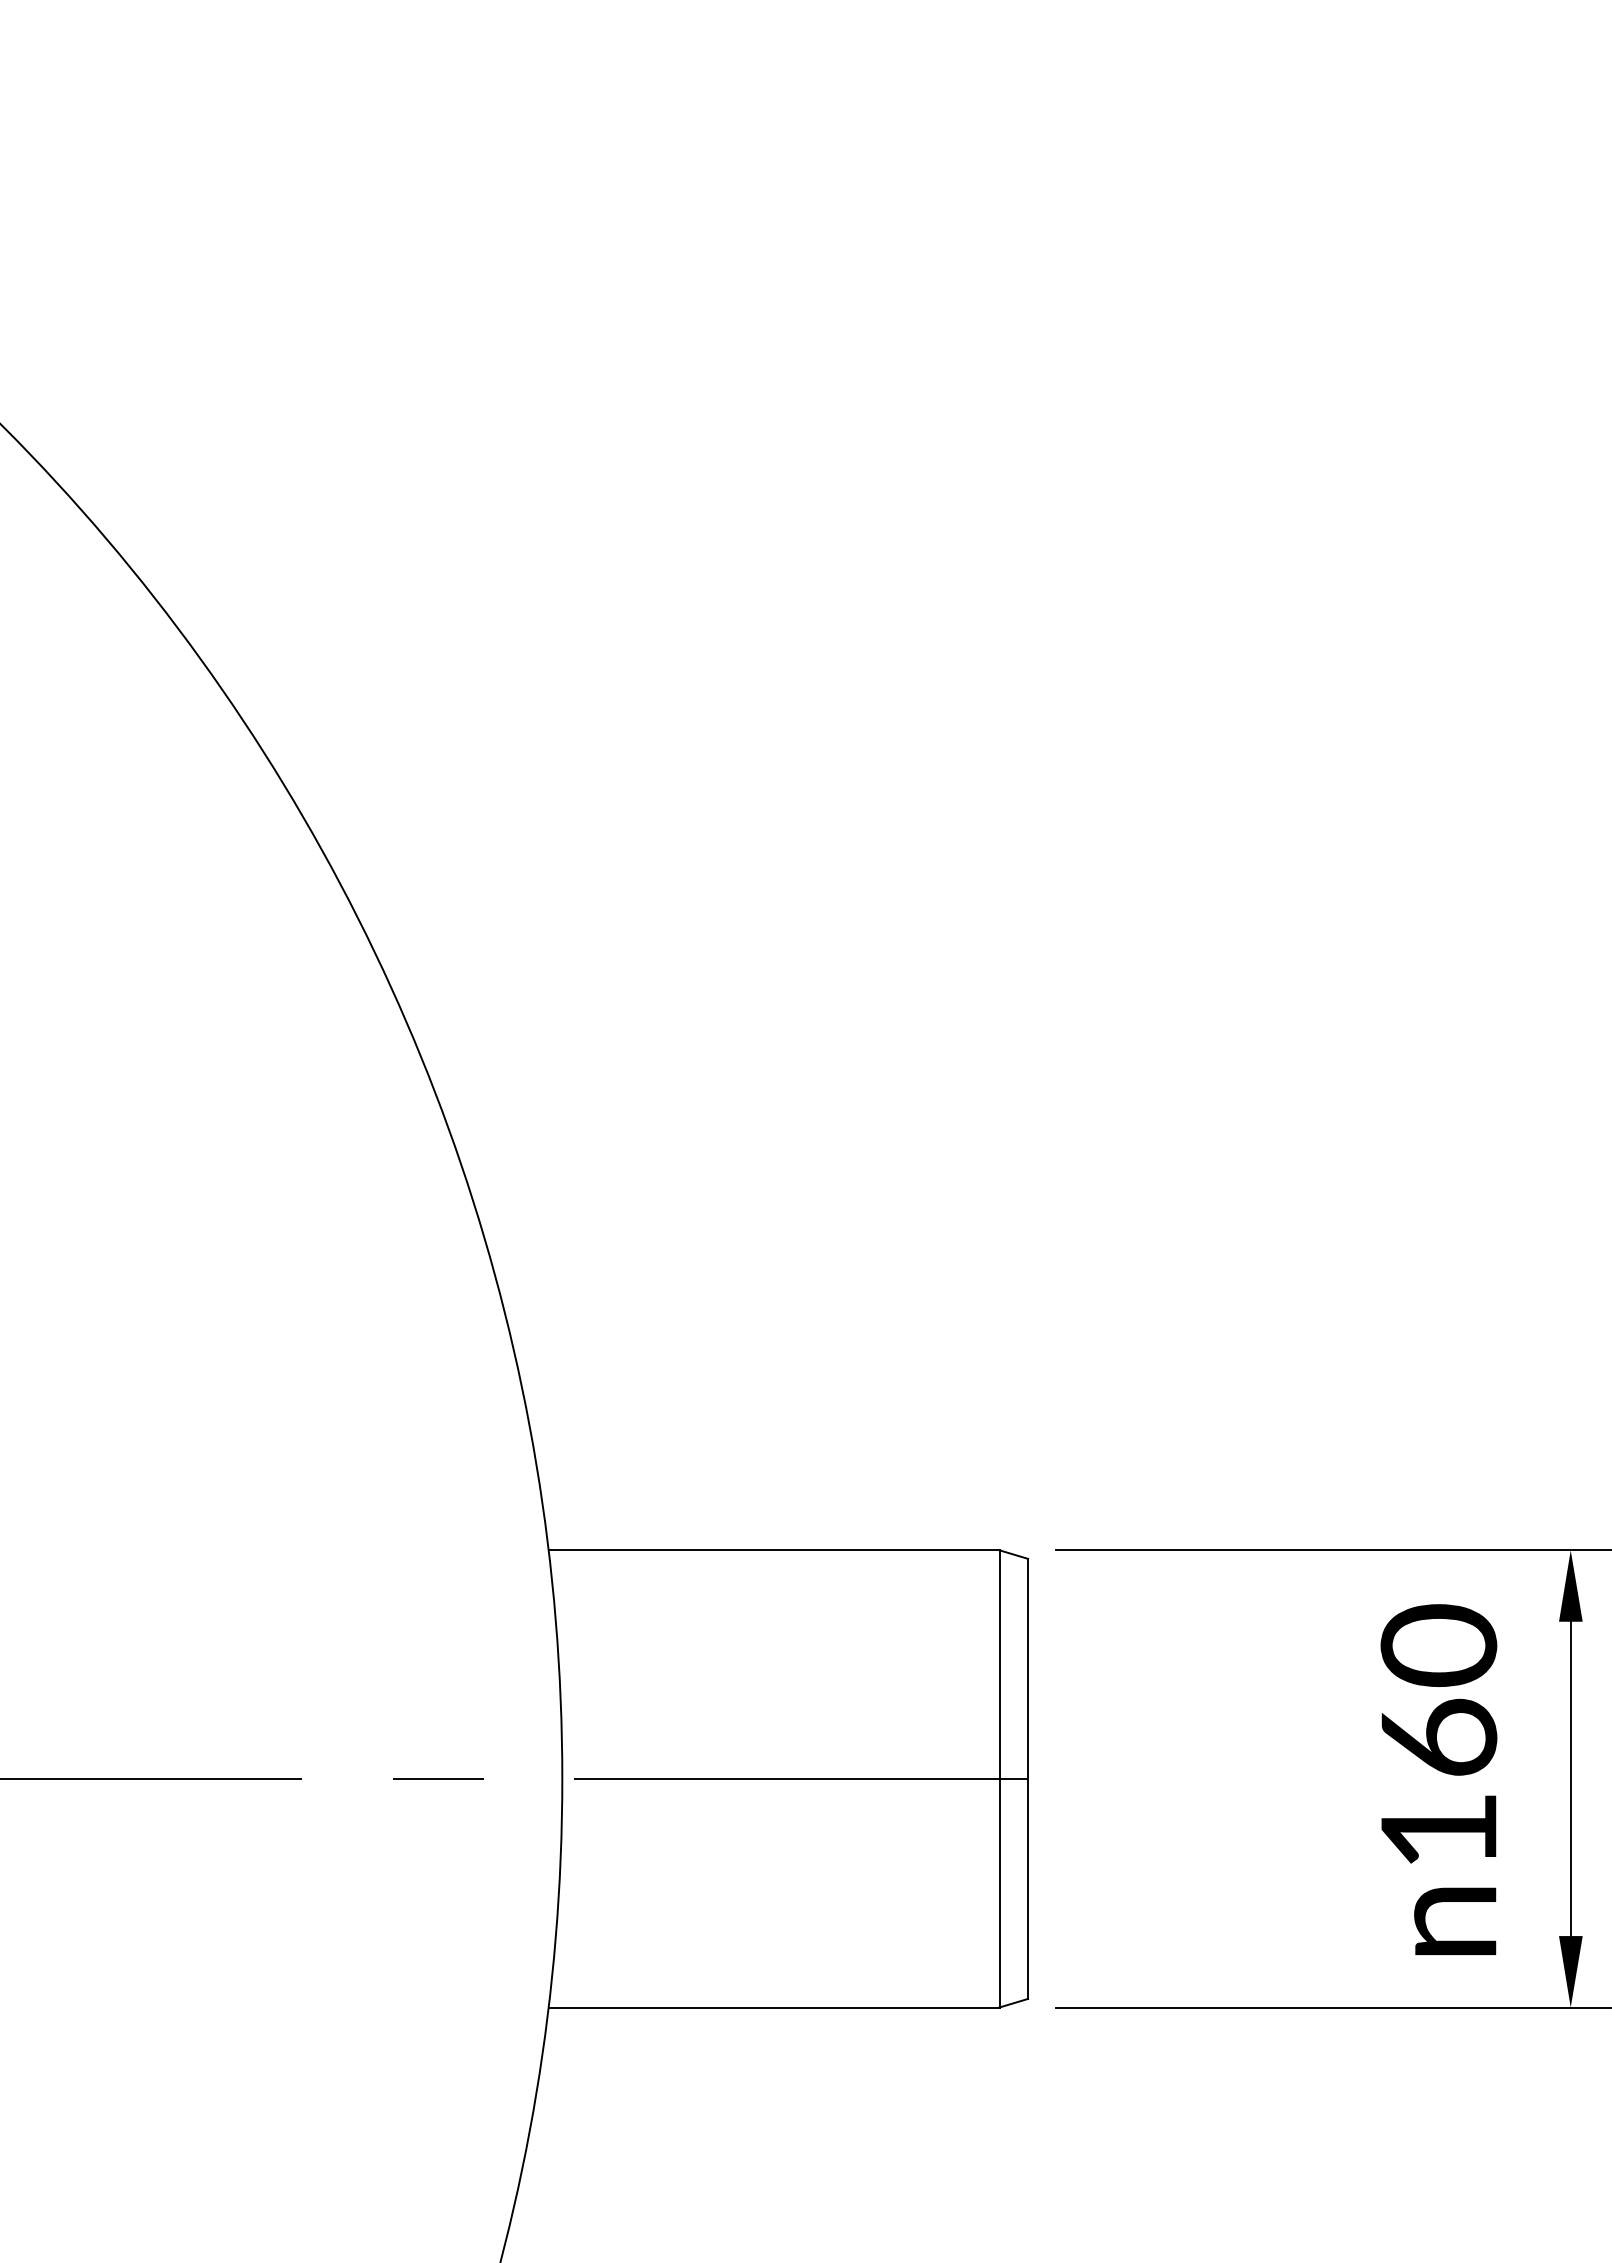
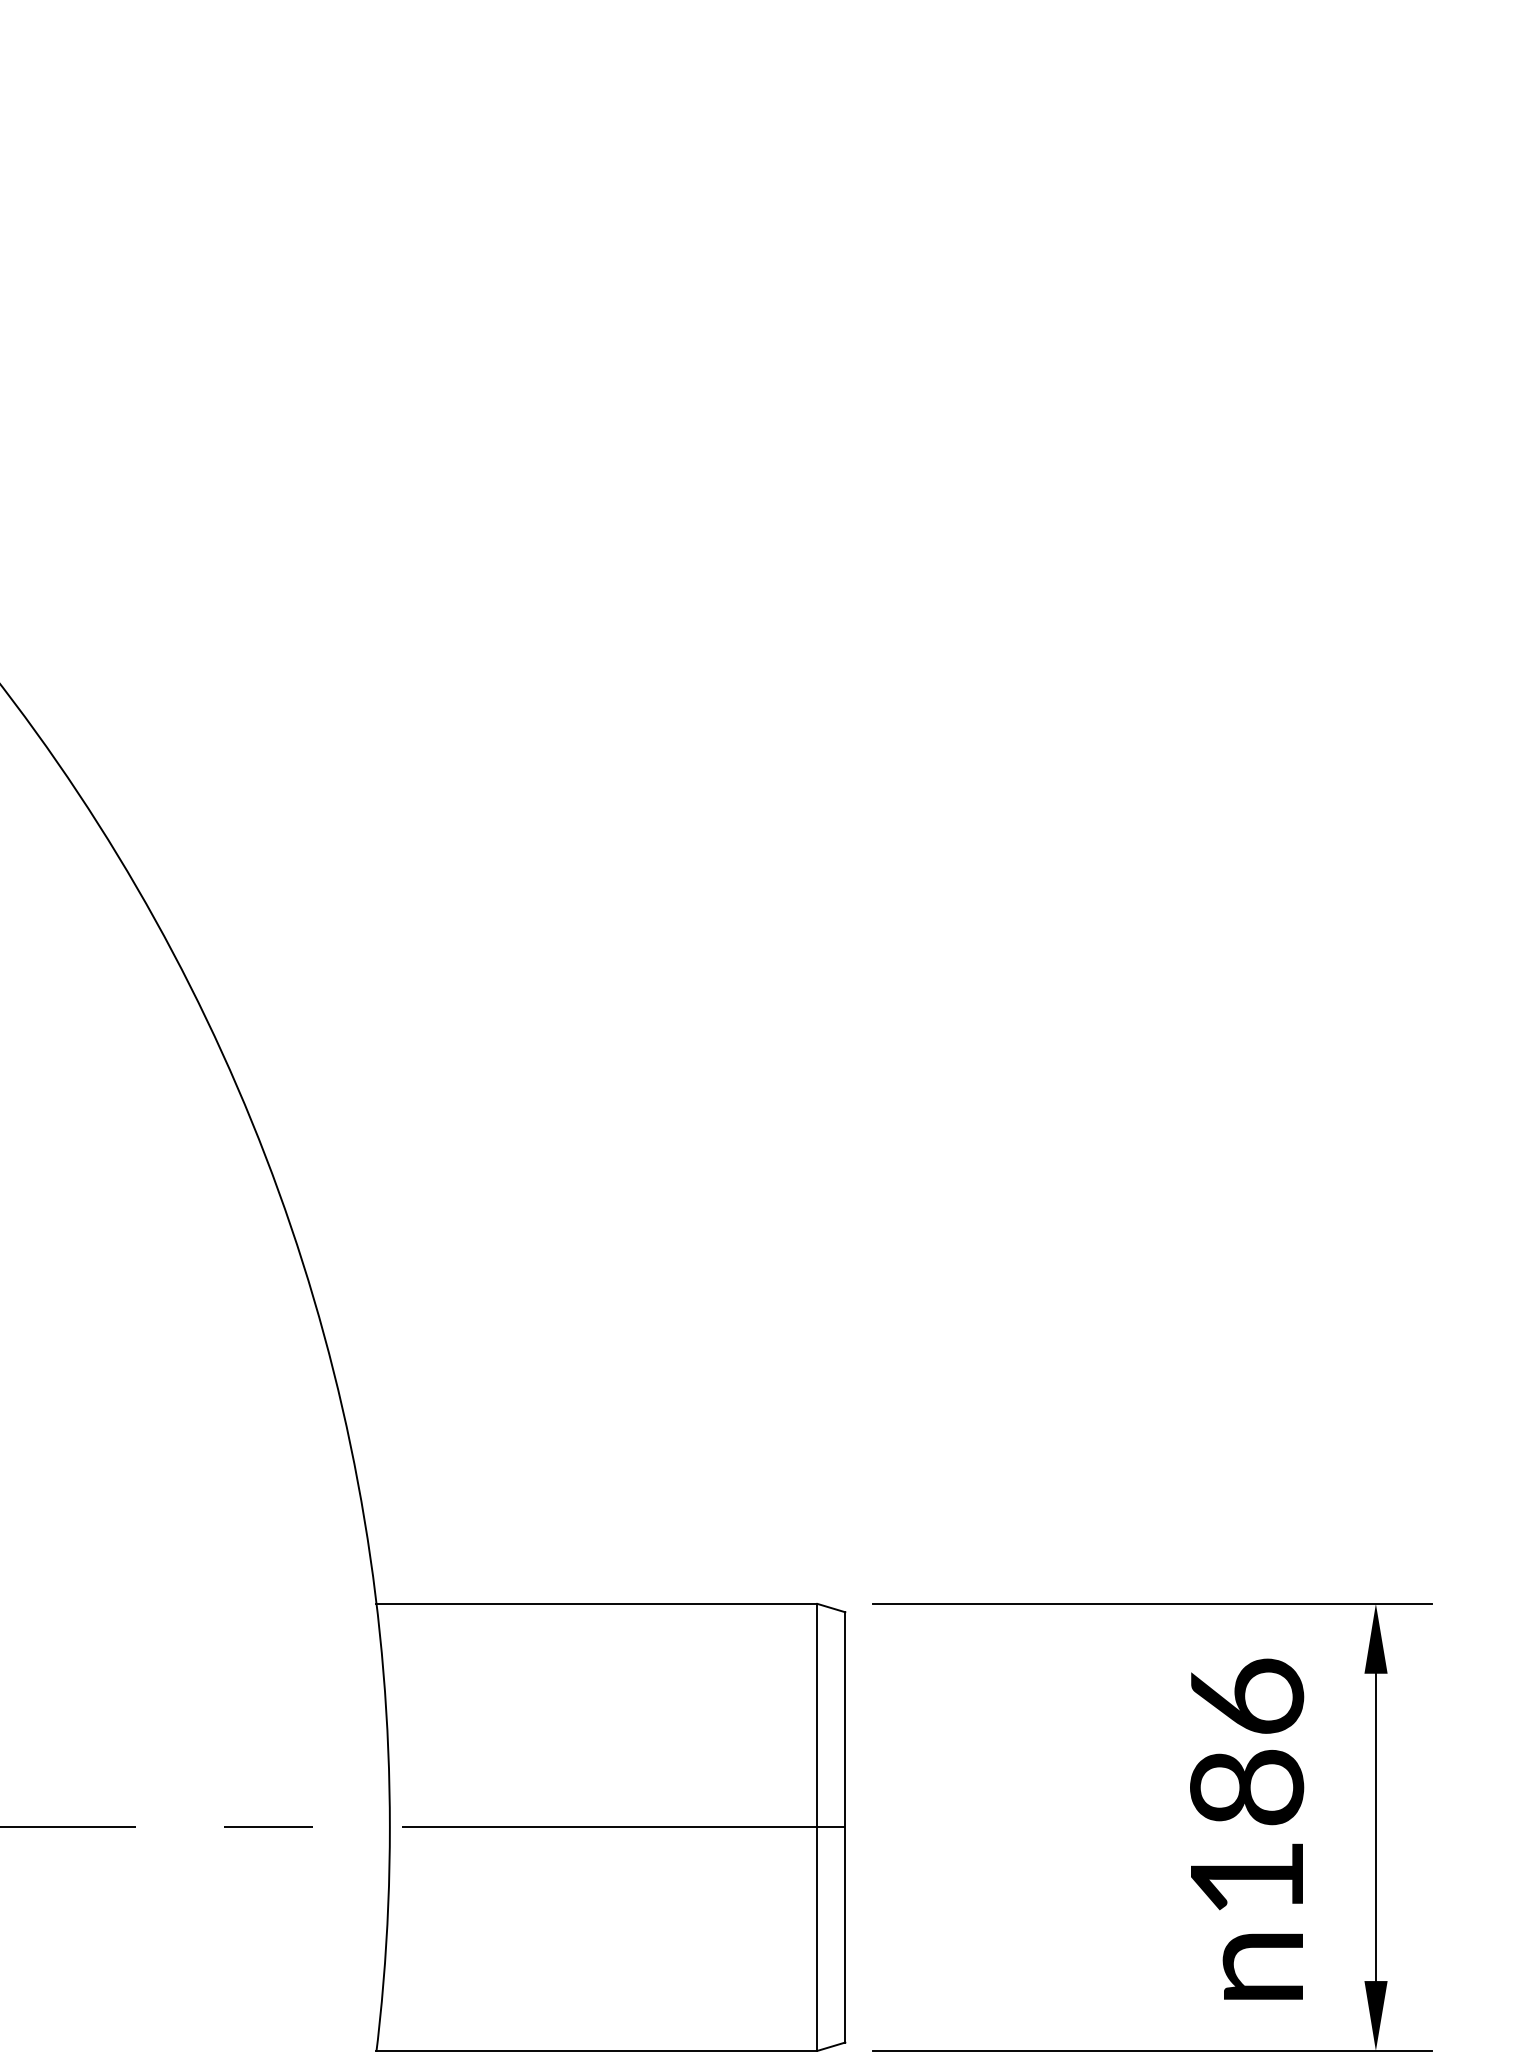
text: (1438, 1690) -> (1246, 1740), 160 -> 186

